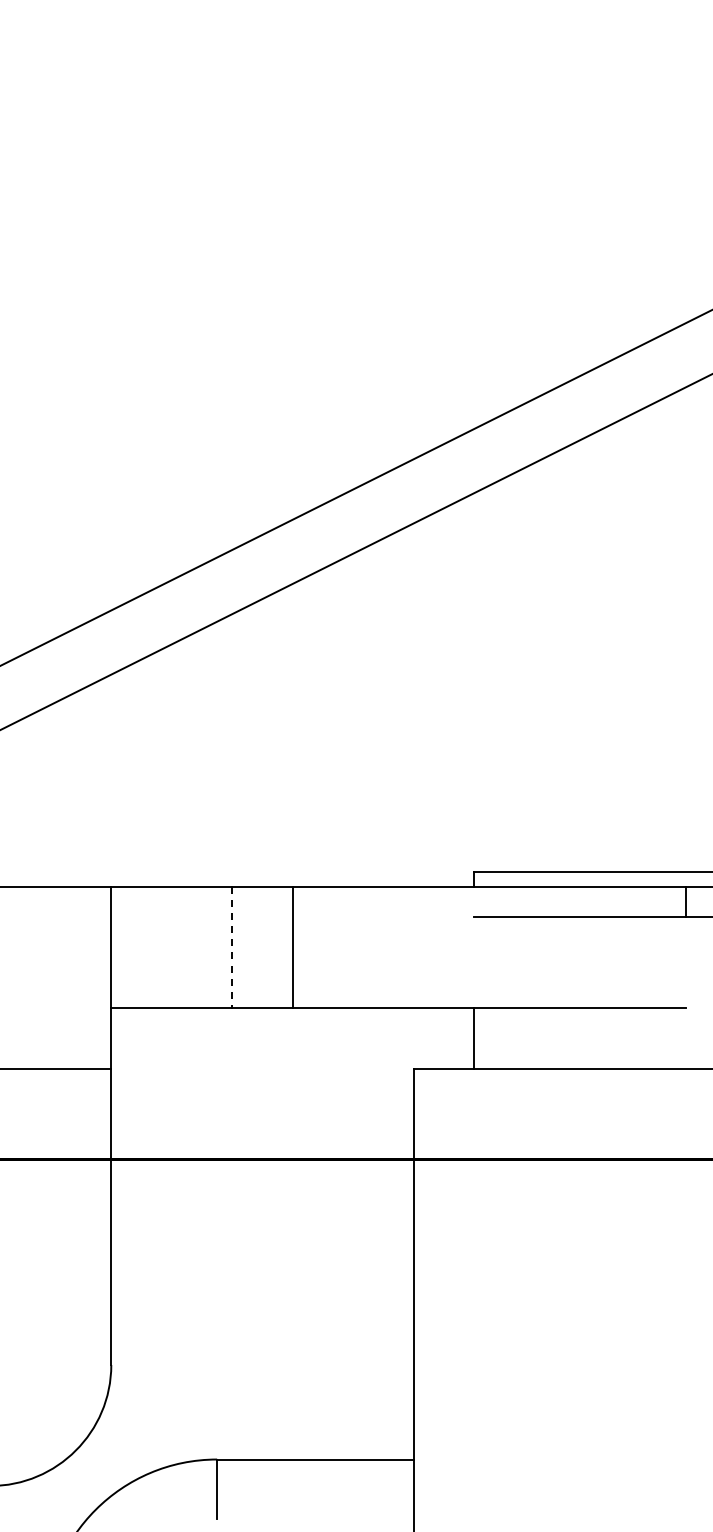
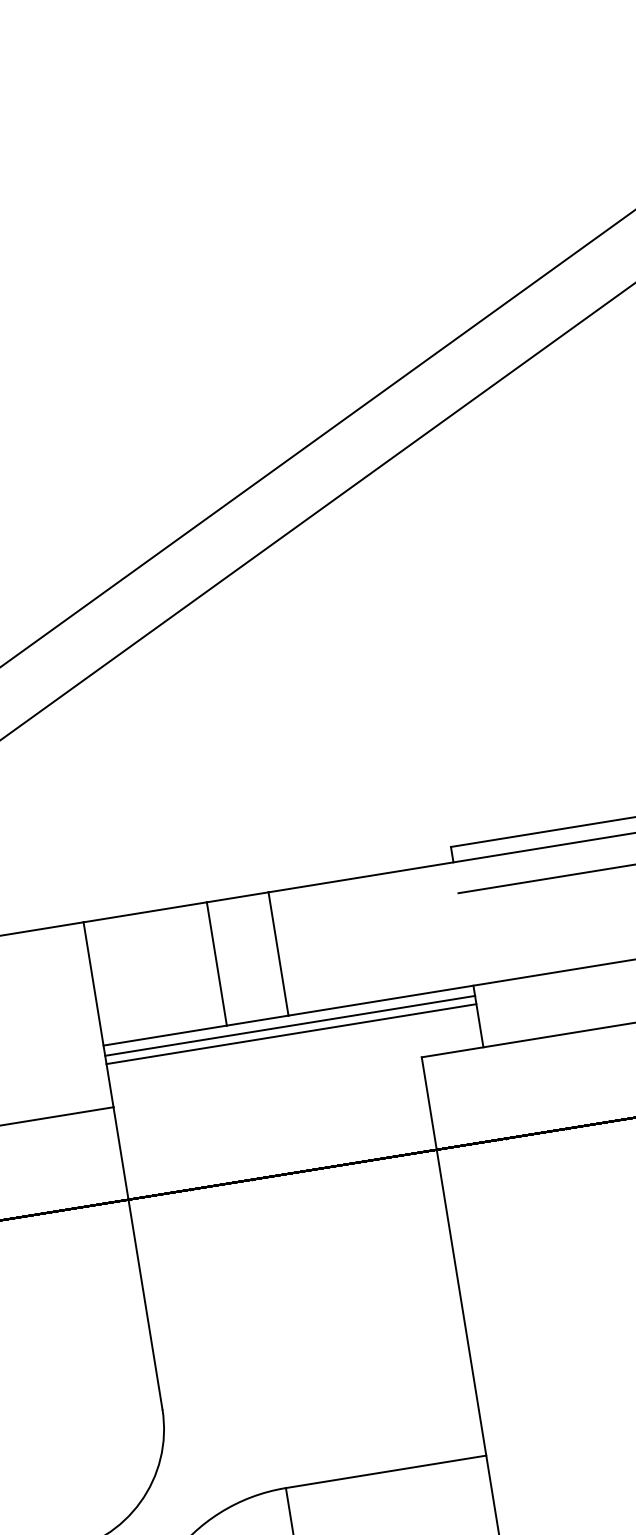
line: (232, 948) -> (217, 964), dashed -> solid
line: (292, 1018) -> (289, 1026), added
line: (292, 1026) -> (291, 1034), added

